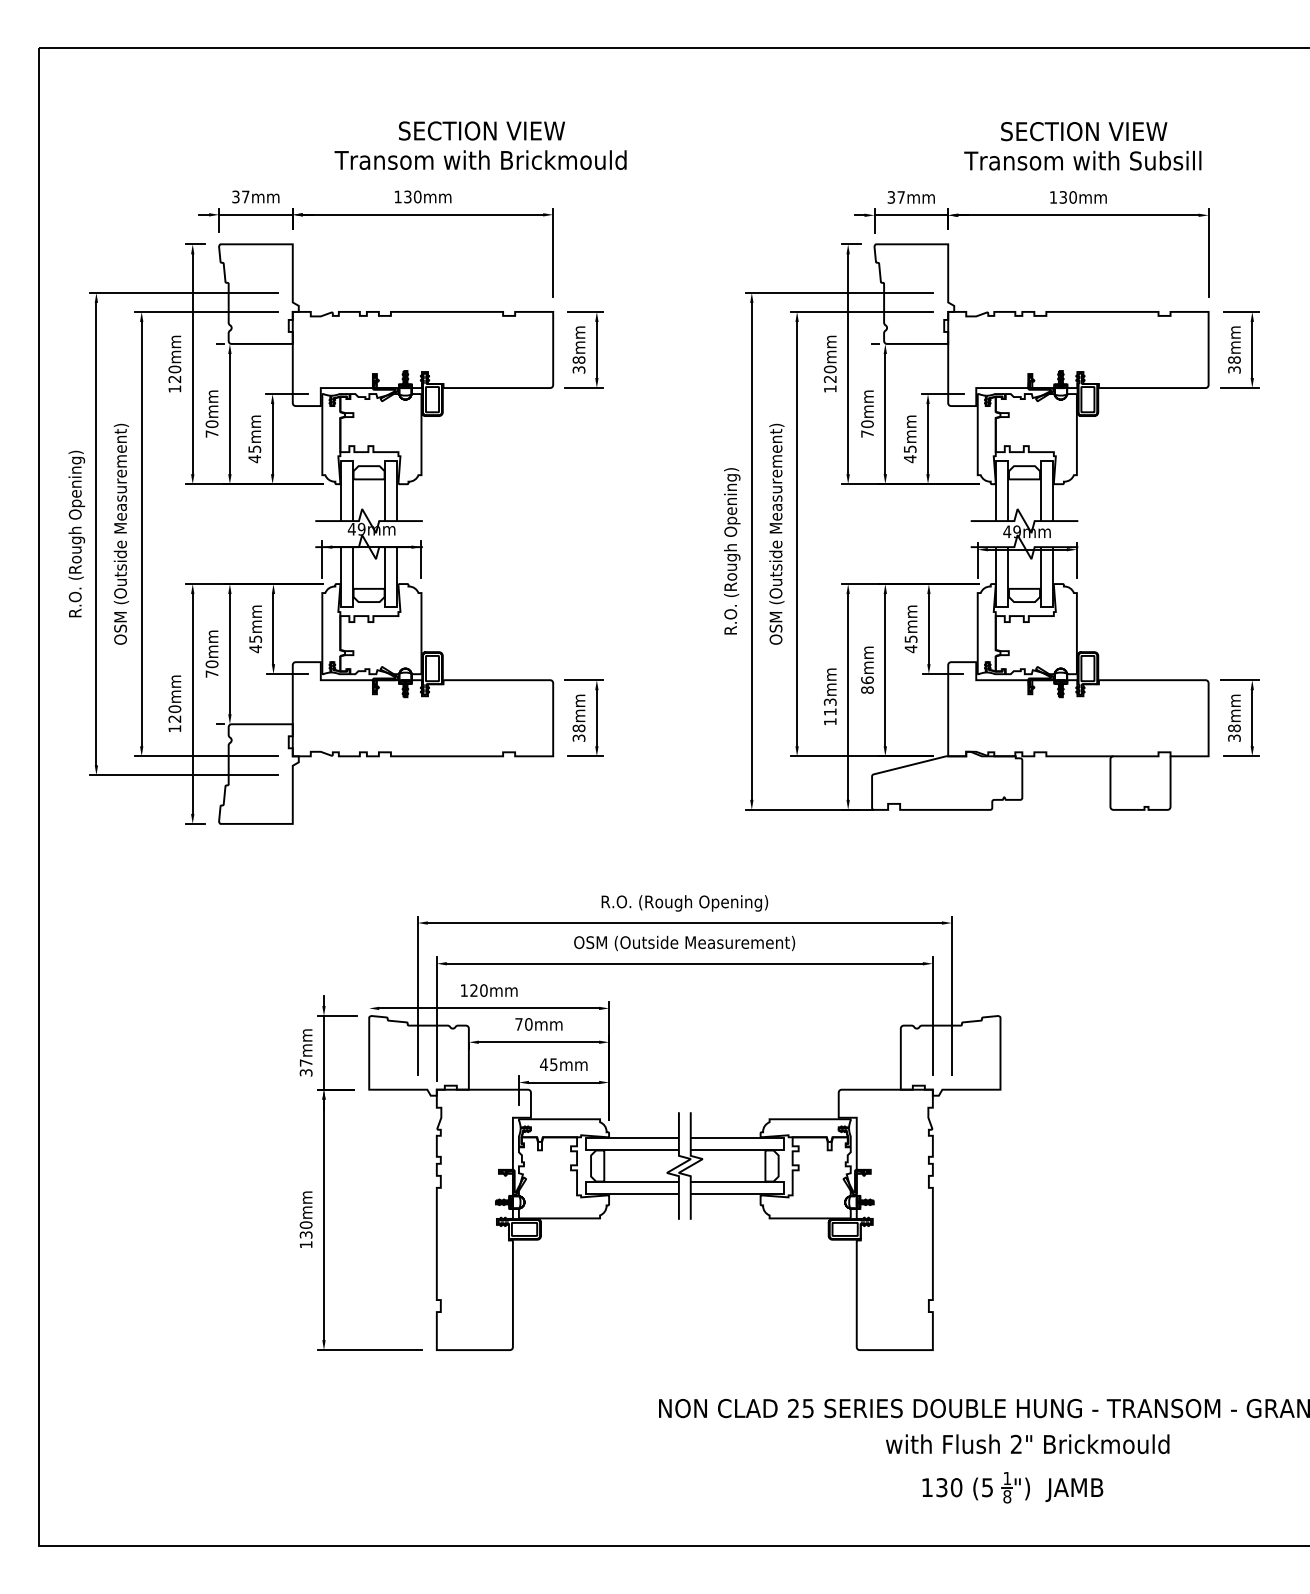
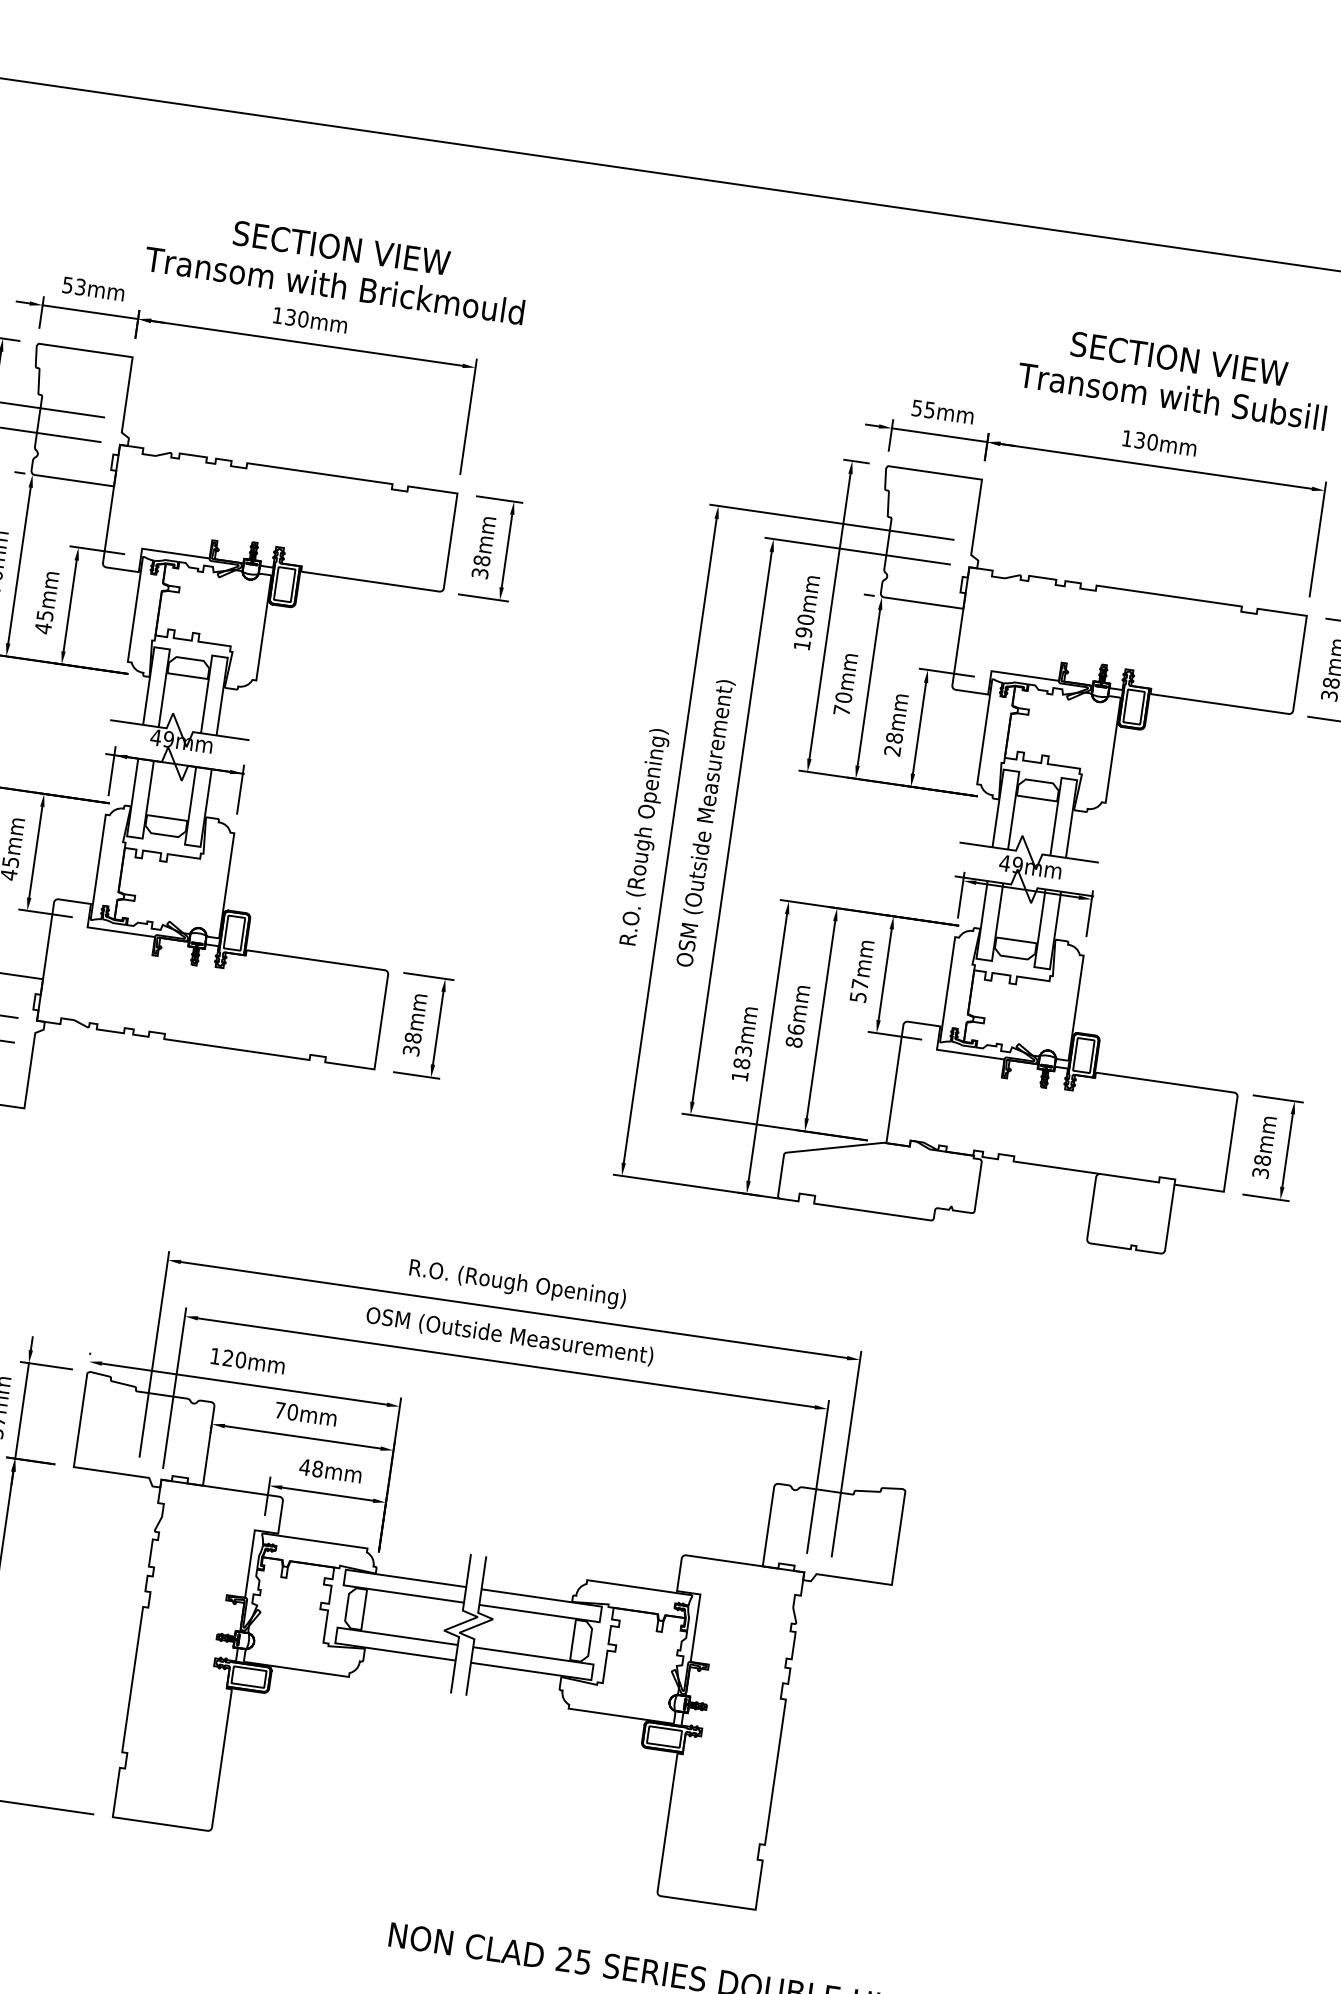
text: (480, 145) -> (337, 266), moved
text: (240, 196) -> (73, 285), 37mm -> 53mm
text: (896, 197) -> (923, 409), 37mm -> 55mm
text: (830, 379) -> (804, 632), 120mm -> 190mm
text: (909, 454) -> (892, 744), 45mm -> 28mm
text: (910, 644) -> (858, 991), 45mm -> 57mm
text: (829, 711) -> (740, 1062), 113mm -> 183mm
text: (553, 1064) -> (317, 1468), 45mm -> 48mm

